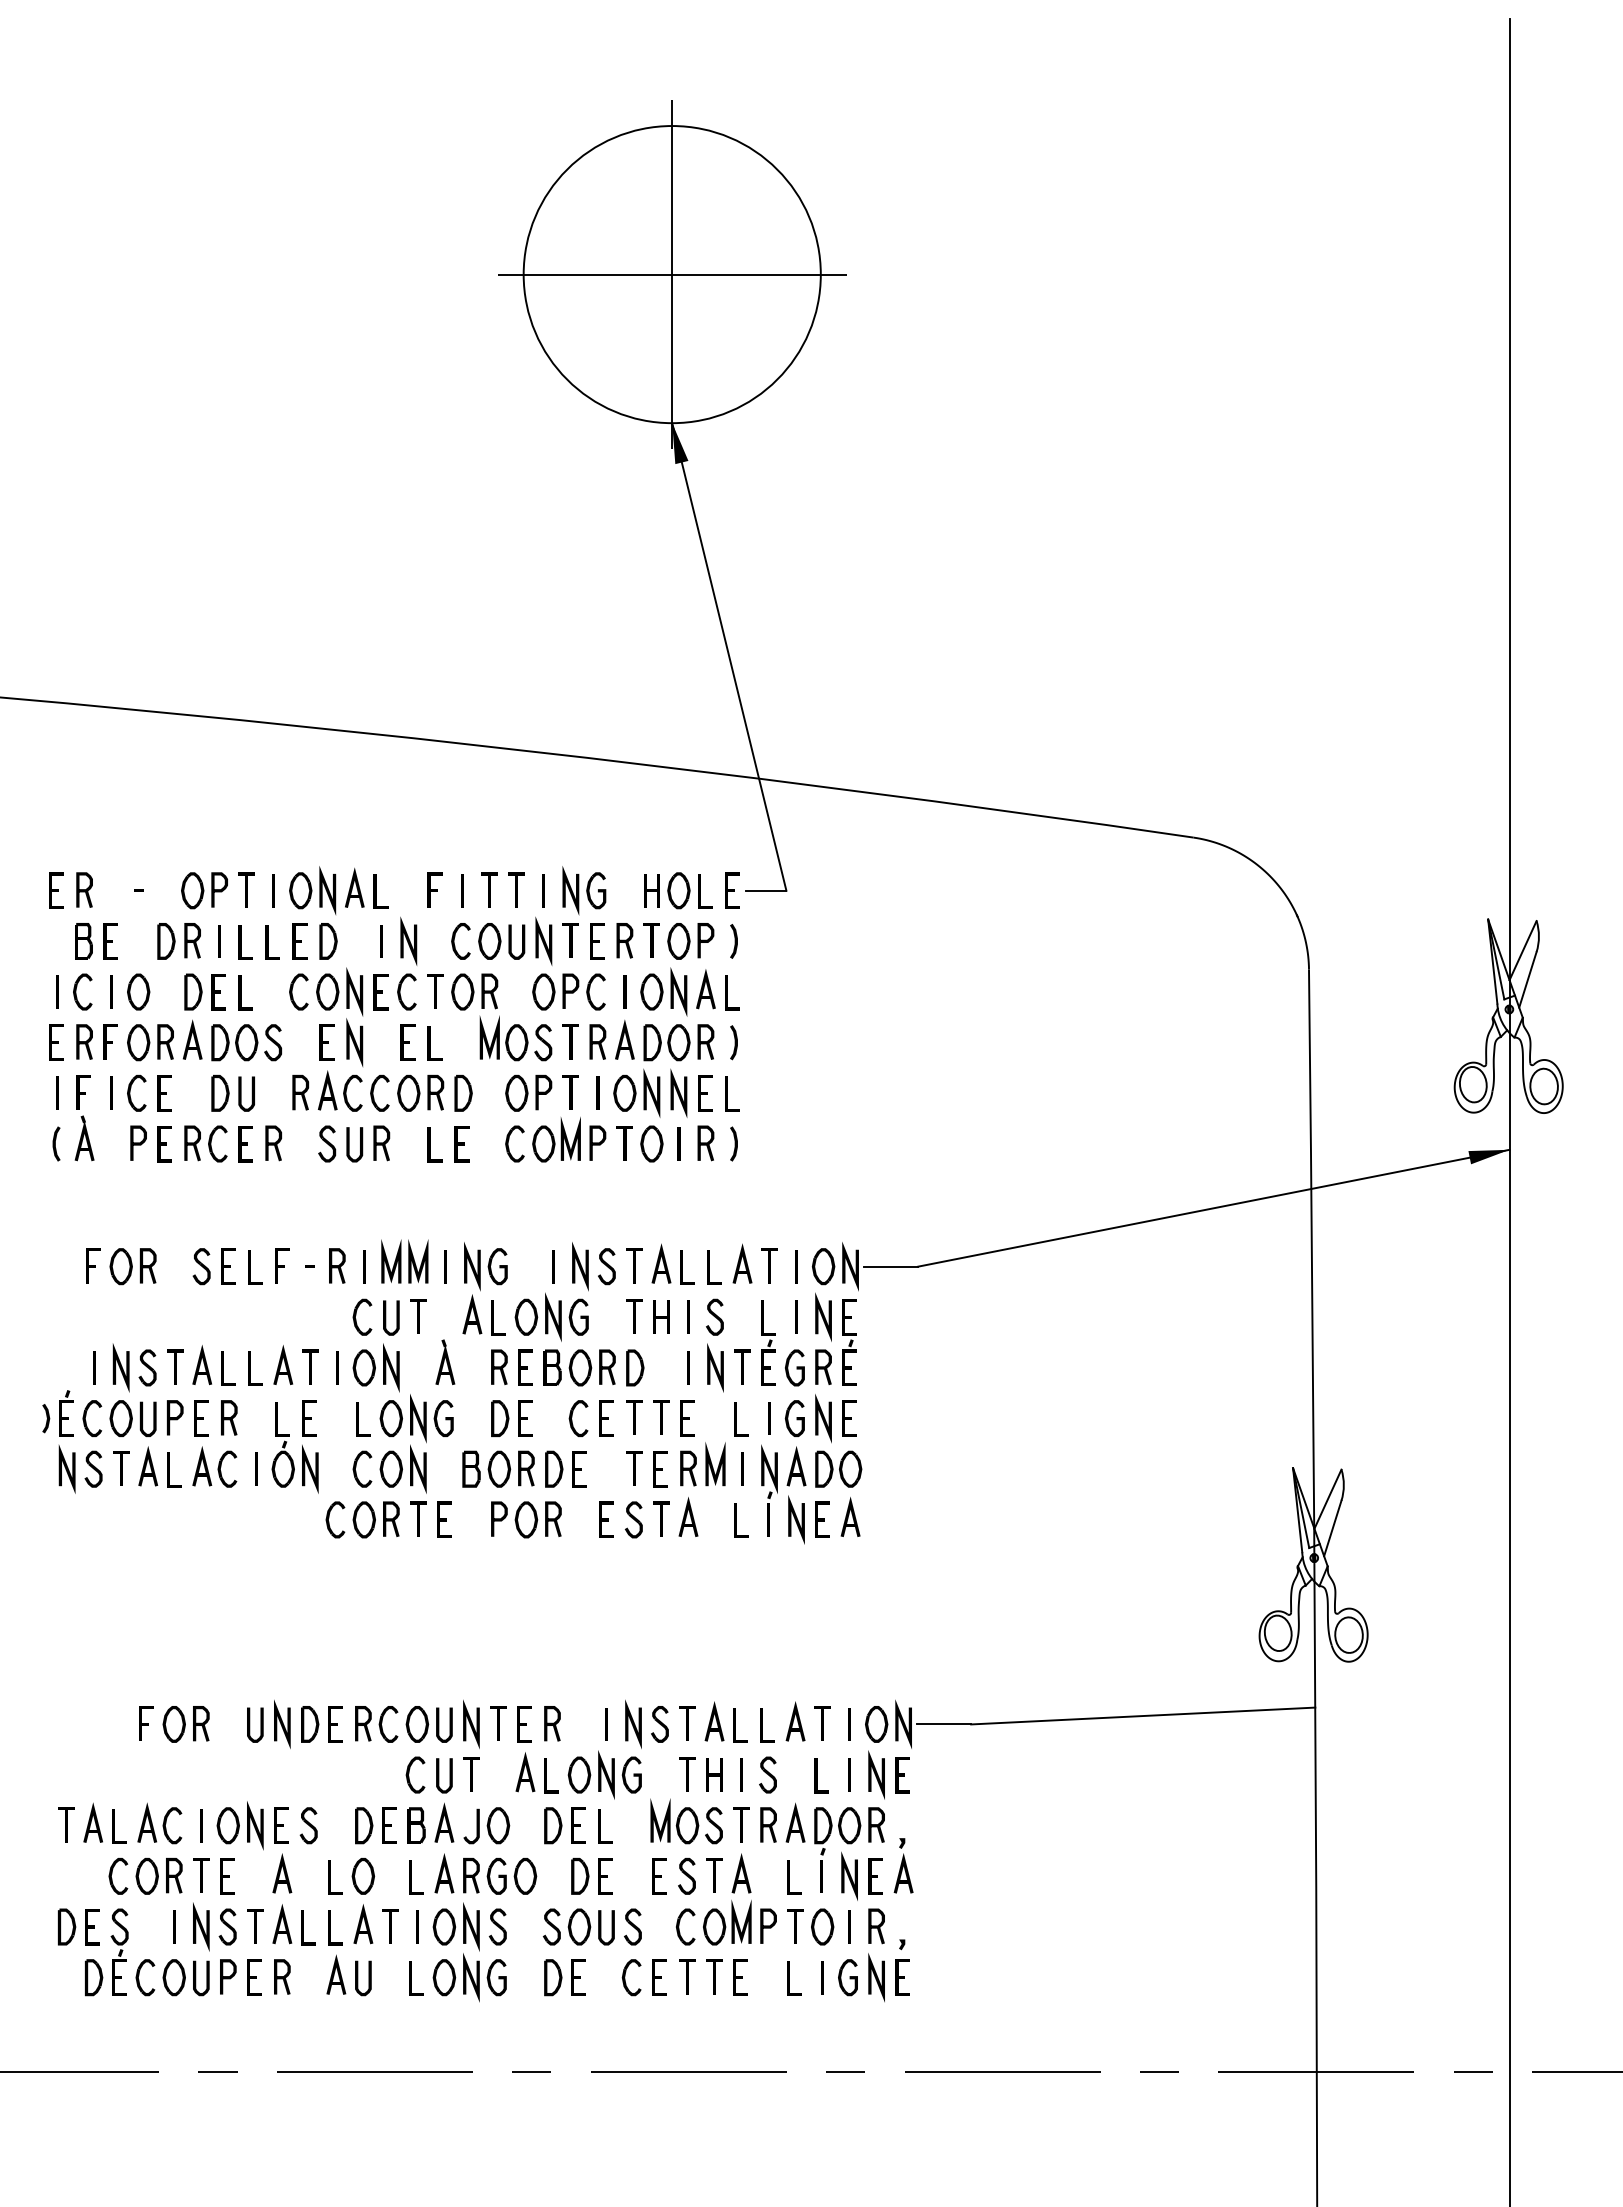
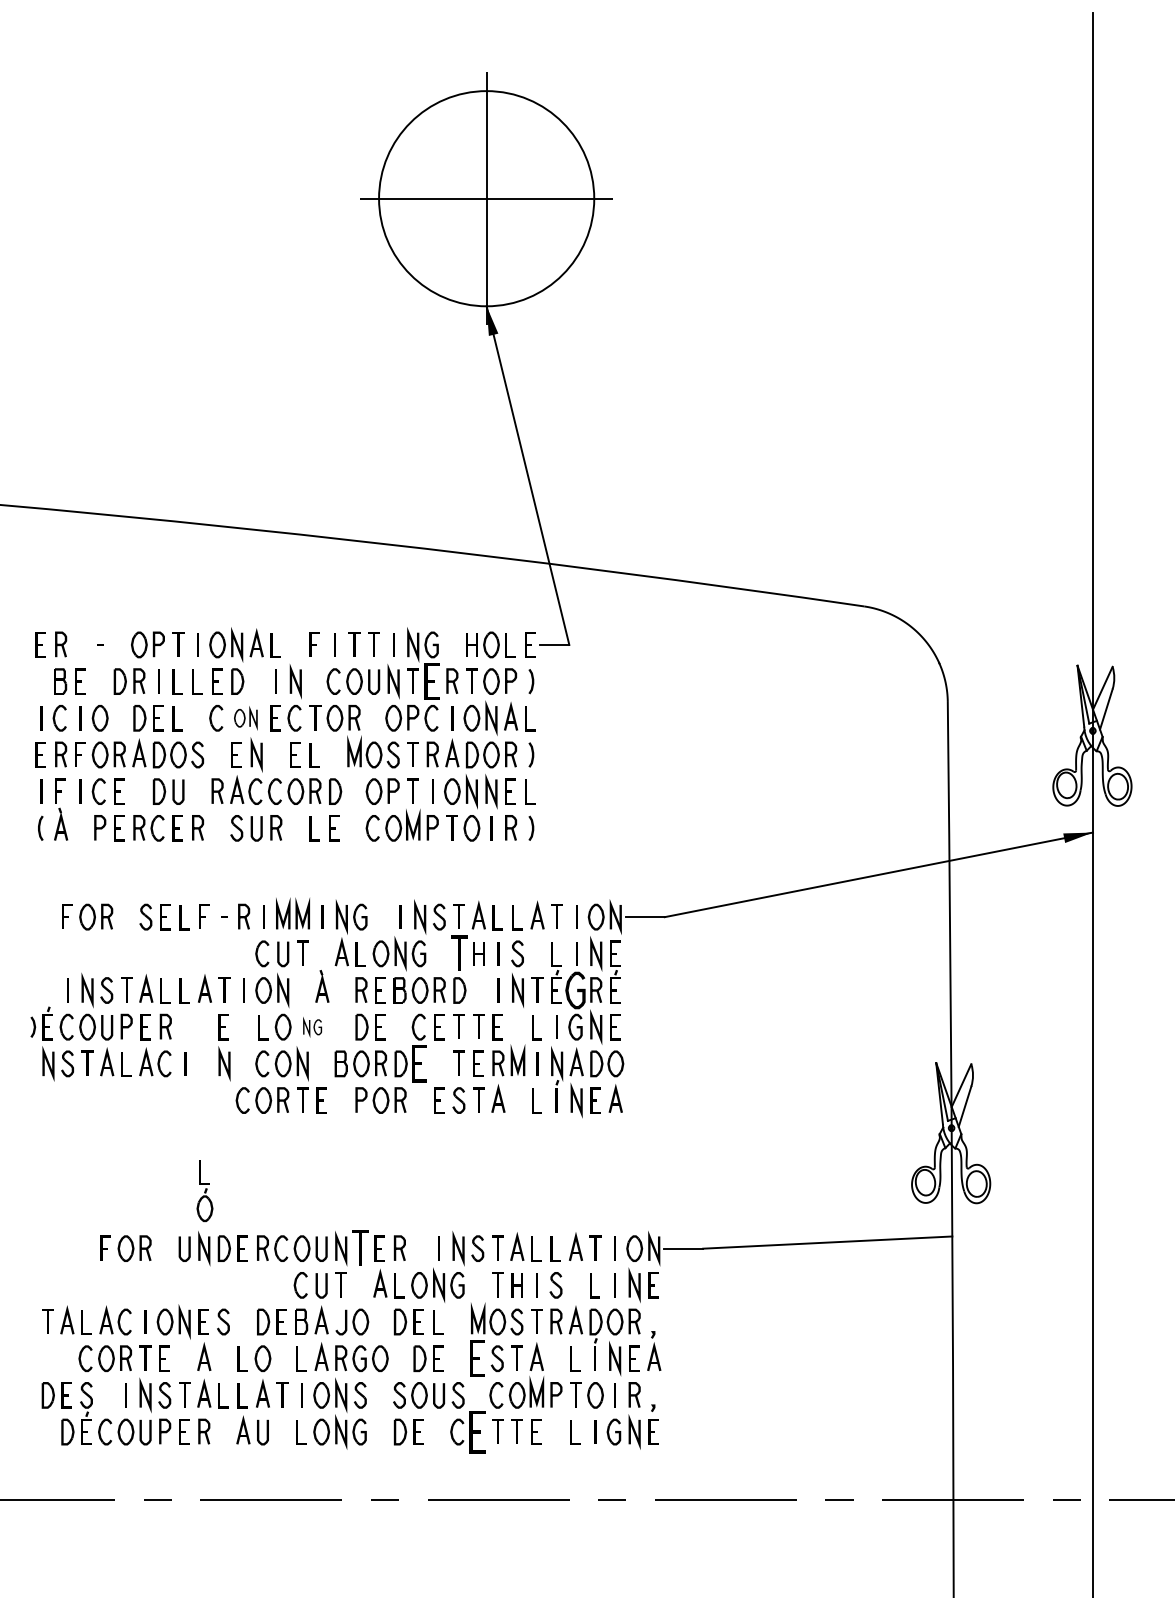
part: (597, 941) -> (432, 681), size x1.4
part: (339, 991) -> (245, 717), size x0.7
part: (634, 1316) -> (459, 953), size x1.4
part: (794, 1367) -> (575, 990), size x1.4
part: (431, 1418) -> (312, 1027), size x0.6
part: (282, 1444) -> (204, 1190), moved
part: (579, 1469) -> (419, 1064), size x1.4
part: (498, 1723) -> (360, 1248), size x1.4
part: (659, 1876) -> (477, 1358), size x1.4
part: (659, 1977) -> (477, 1431), size x1.6

